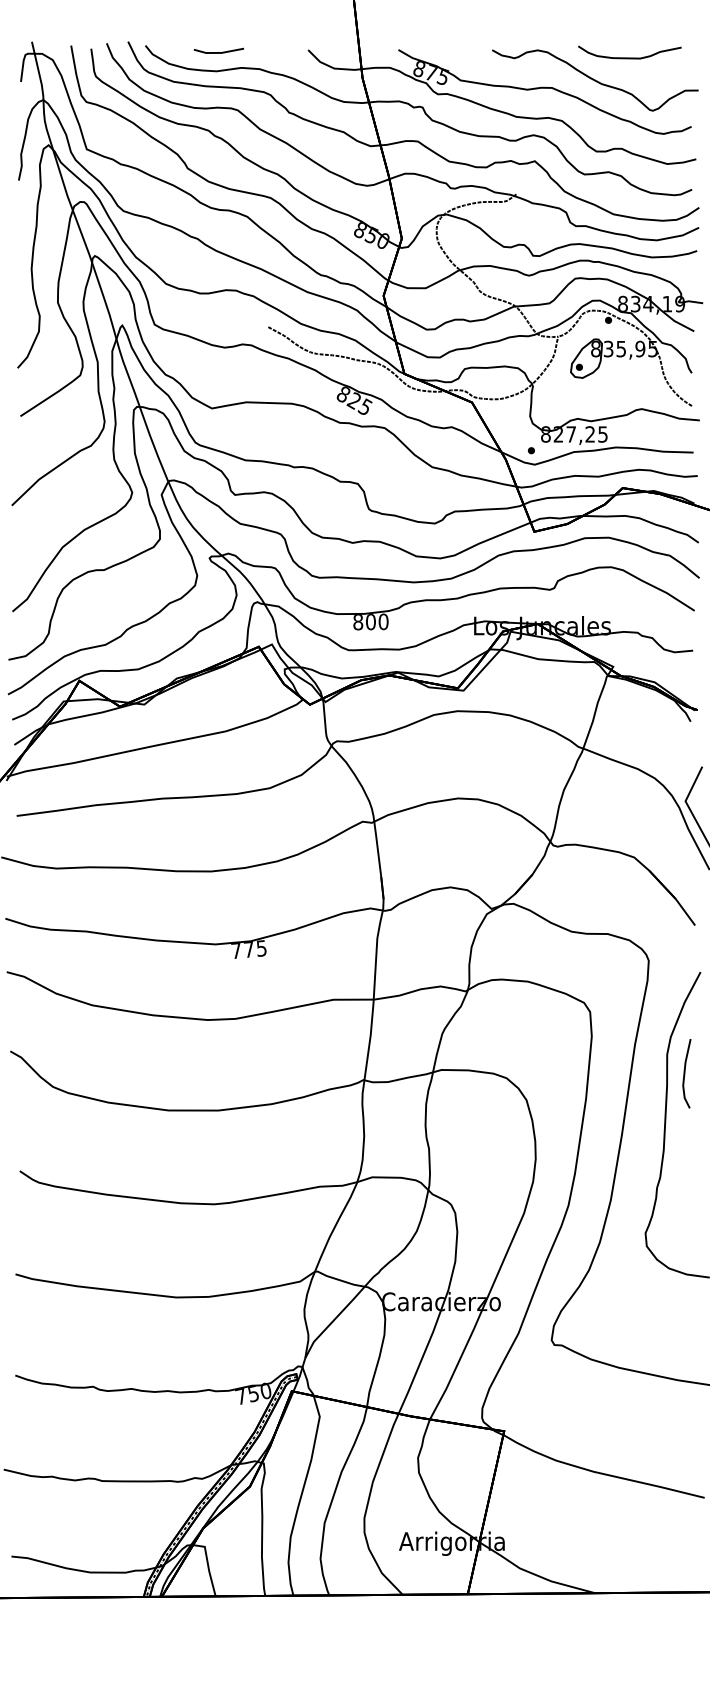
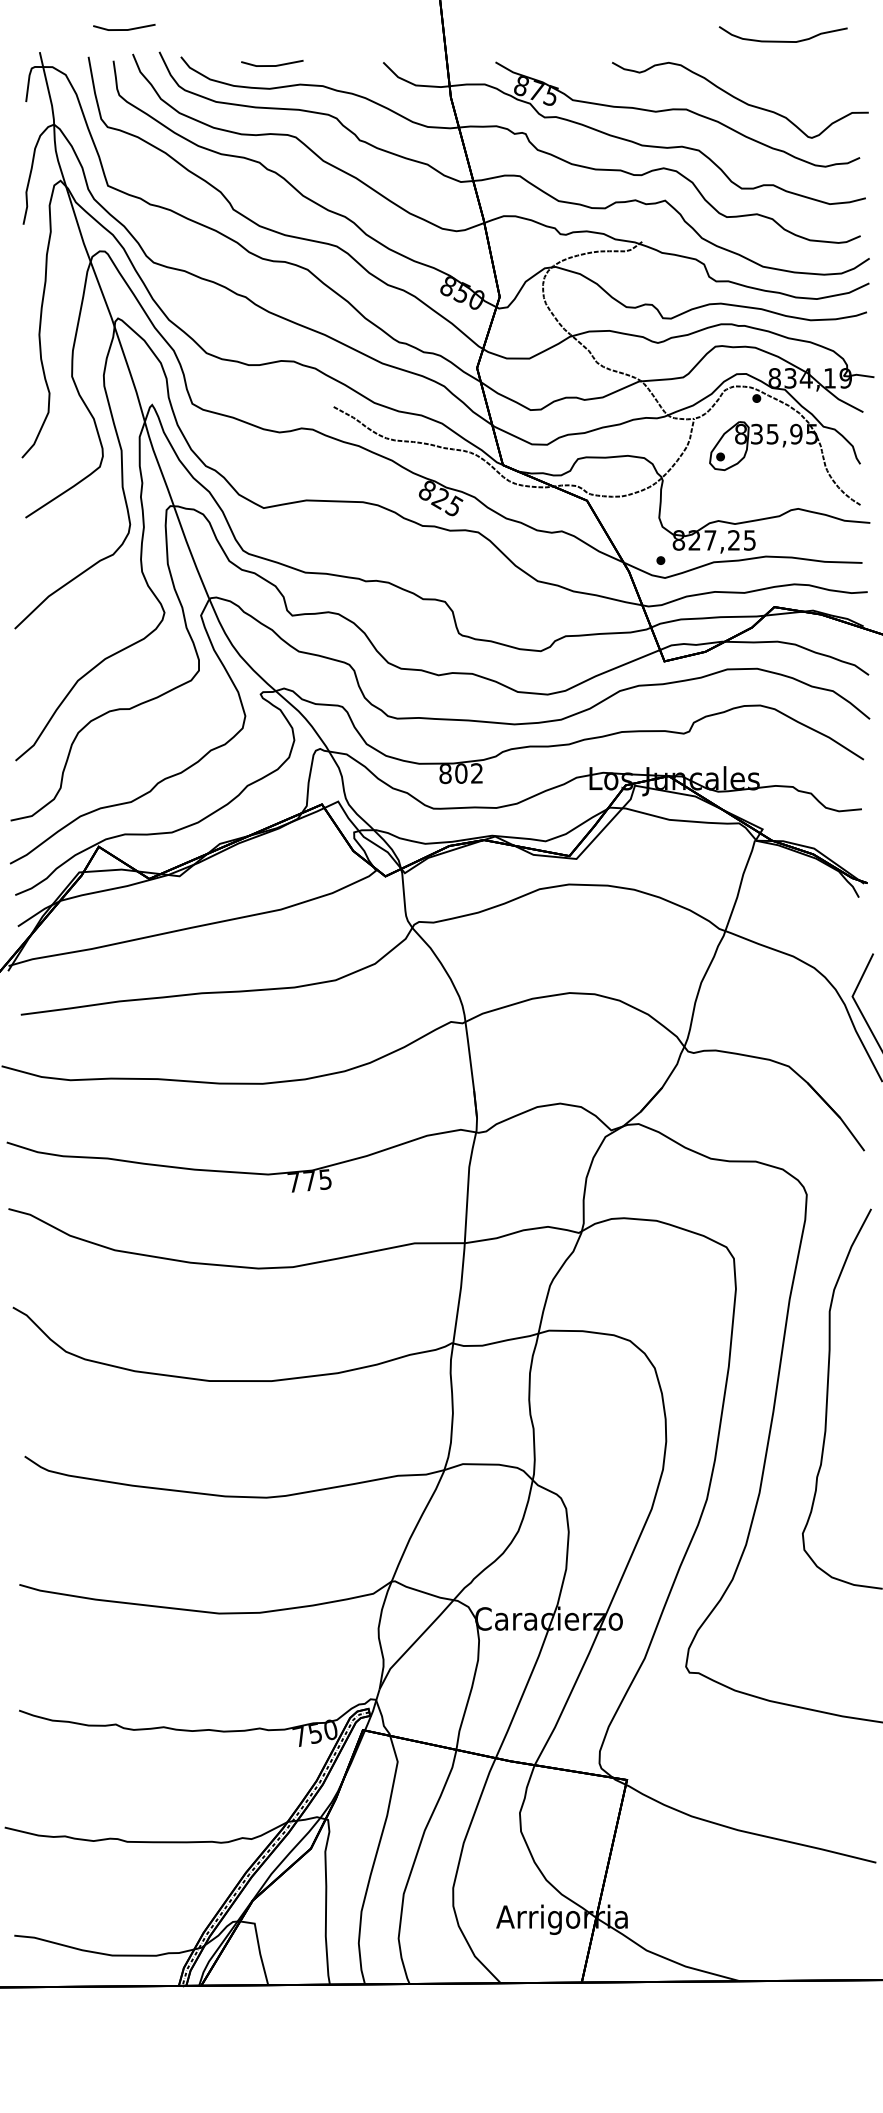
line: (100, 23) -> (124, 29), added
curve: (629, 57) -> (782, 40), moved
text: (383, 621) -> (477, 773), 800 -> 802
line: (685, 1073) -> (852, 1334), removed

